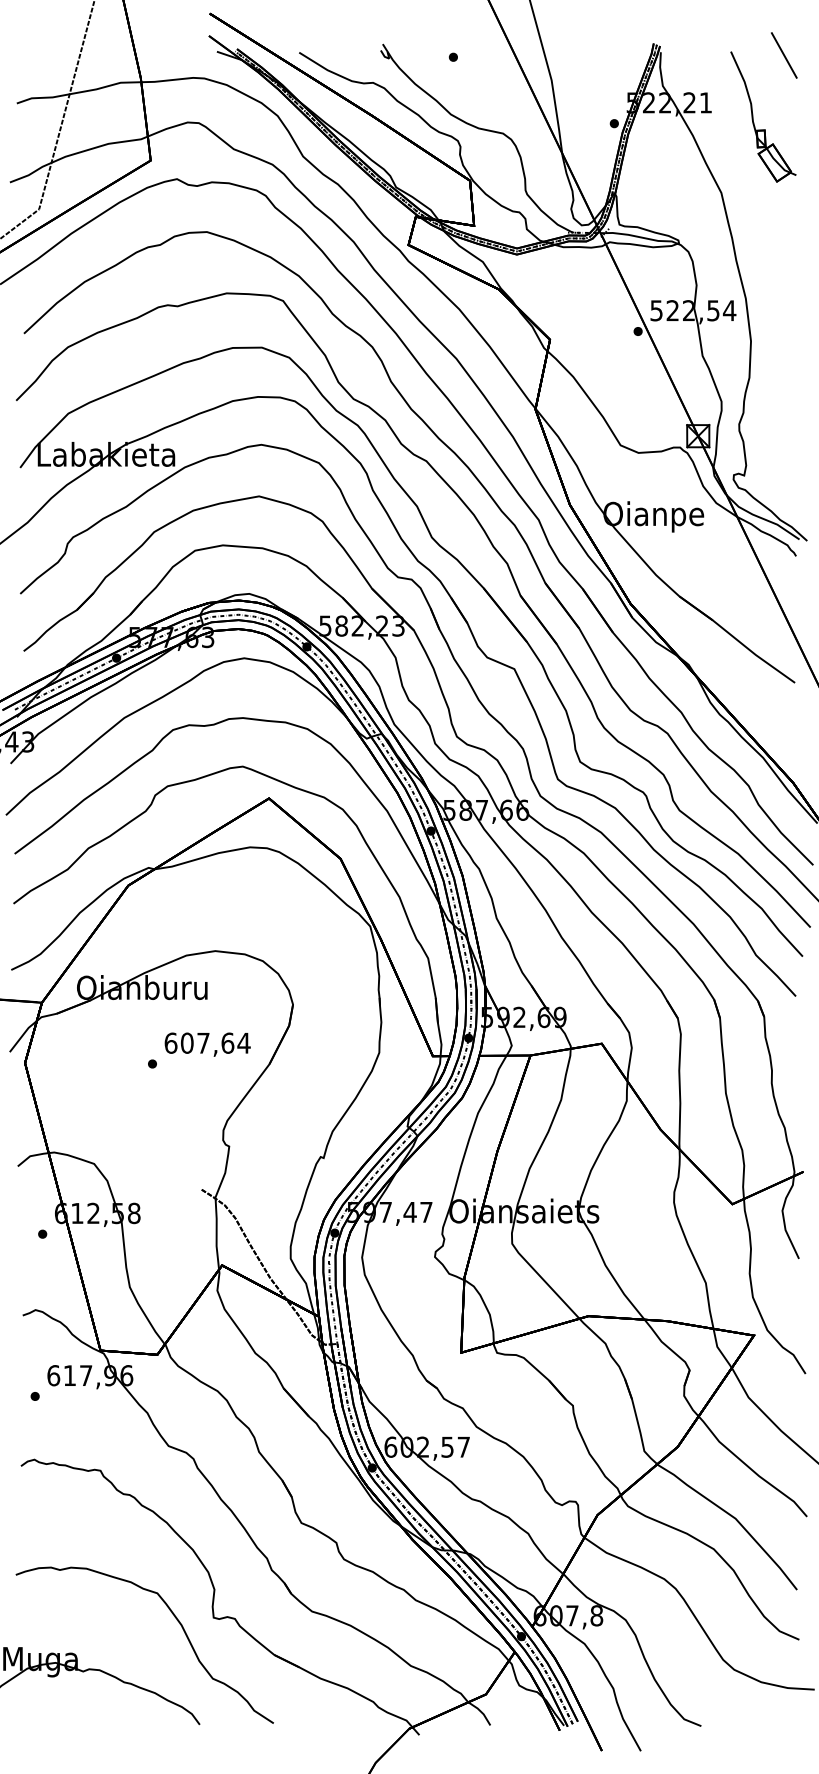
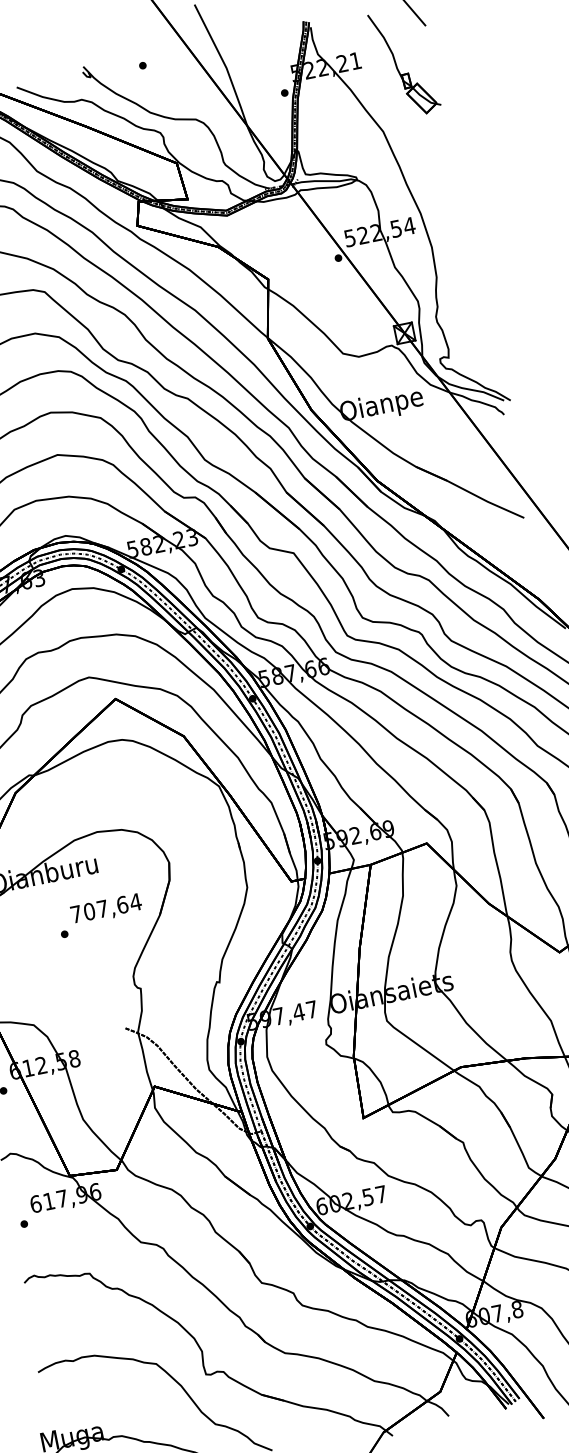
text: (170, 1042) -> (75, 913), 607,64 -> 707,64

